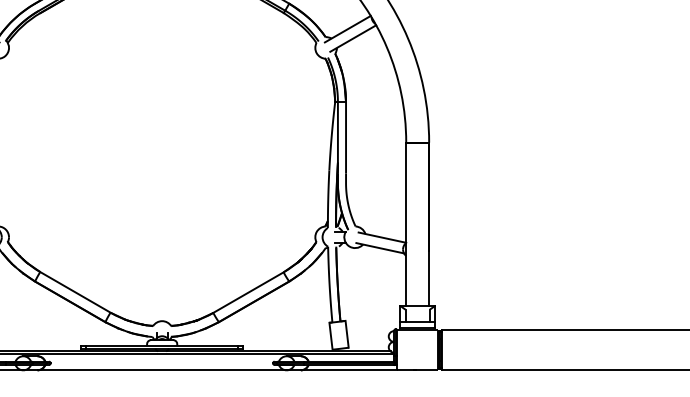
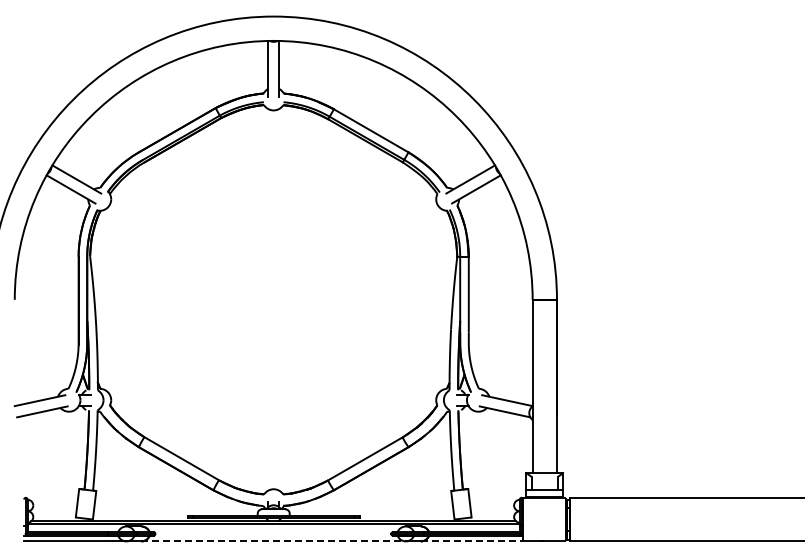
line: (162, 370) -> (274, 541), solid -> dashed
line: (349, 370) -> (472, 541), solid -> dashed

